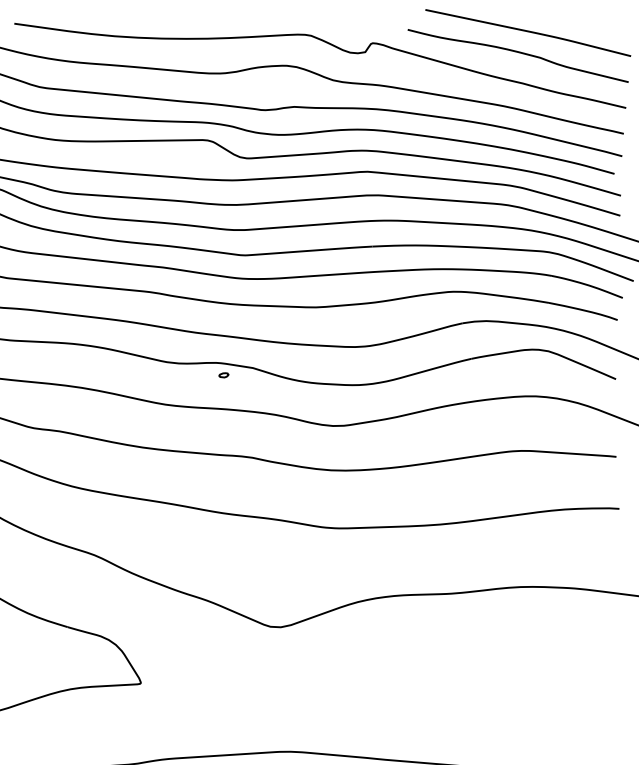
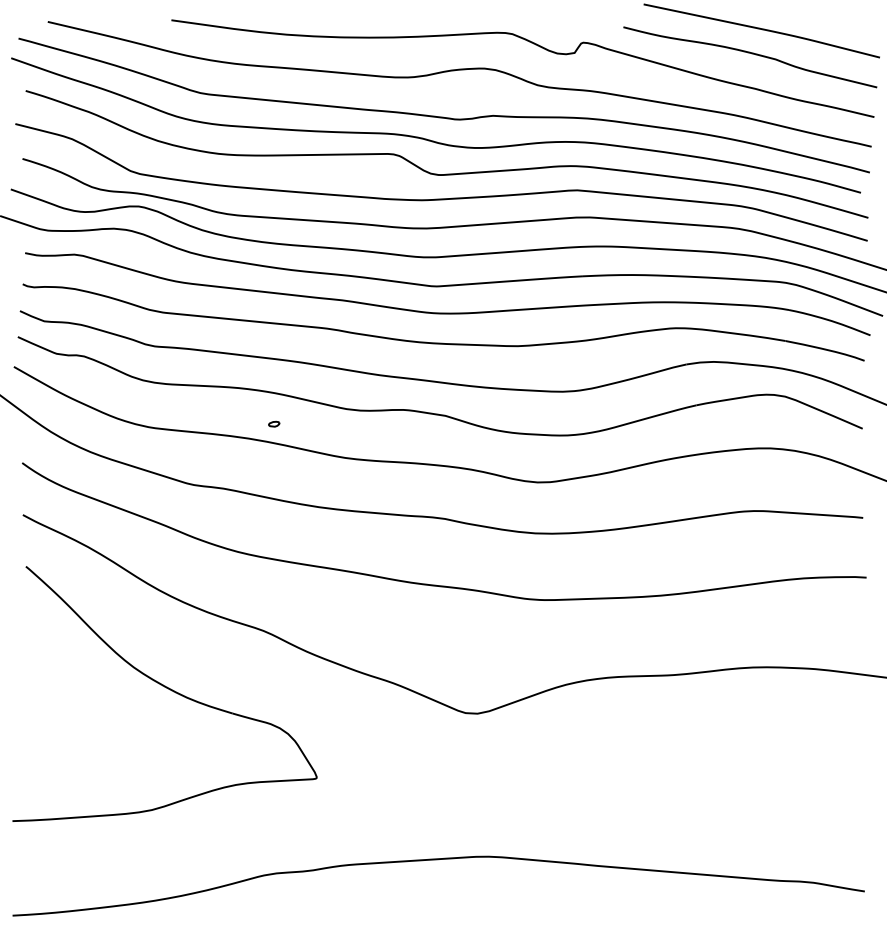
part: (224, 374) -> (274, 423), moved

